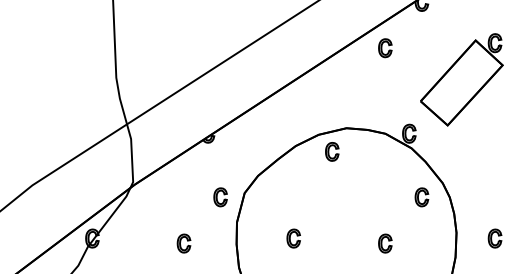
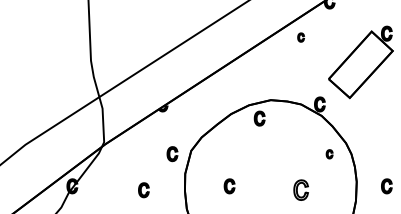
part: (384, 48) -> (300, 37), size x0.6
part: (421, 197) -> (329, 154), size x0.6
part: (384, 243) -> (300, 190), size x1.4

